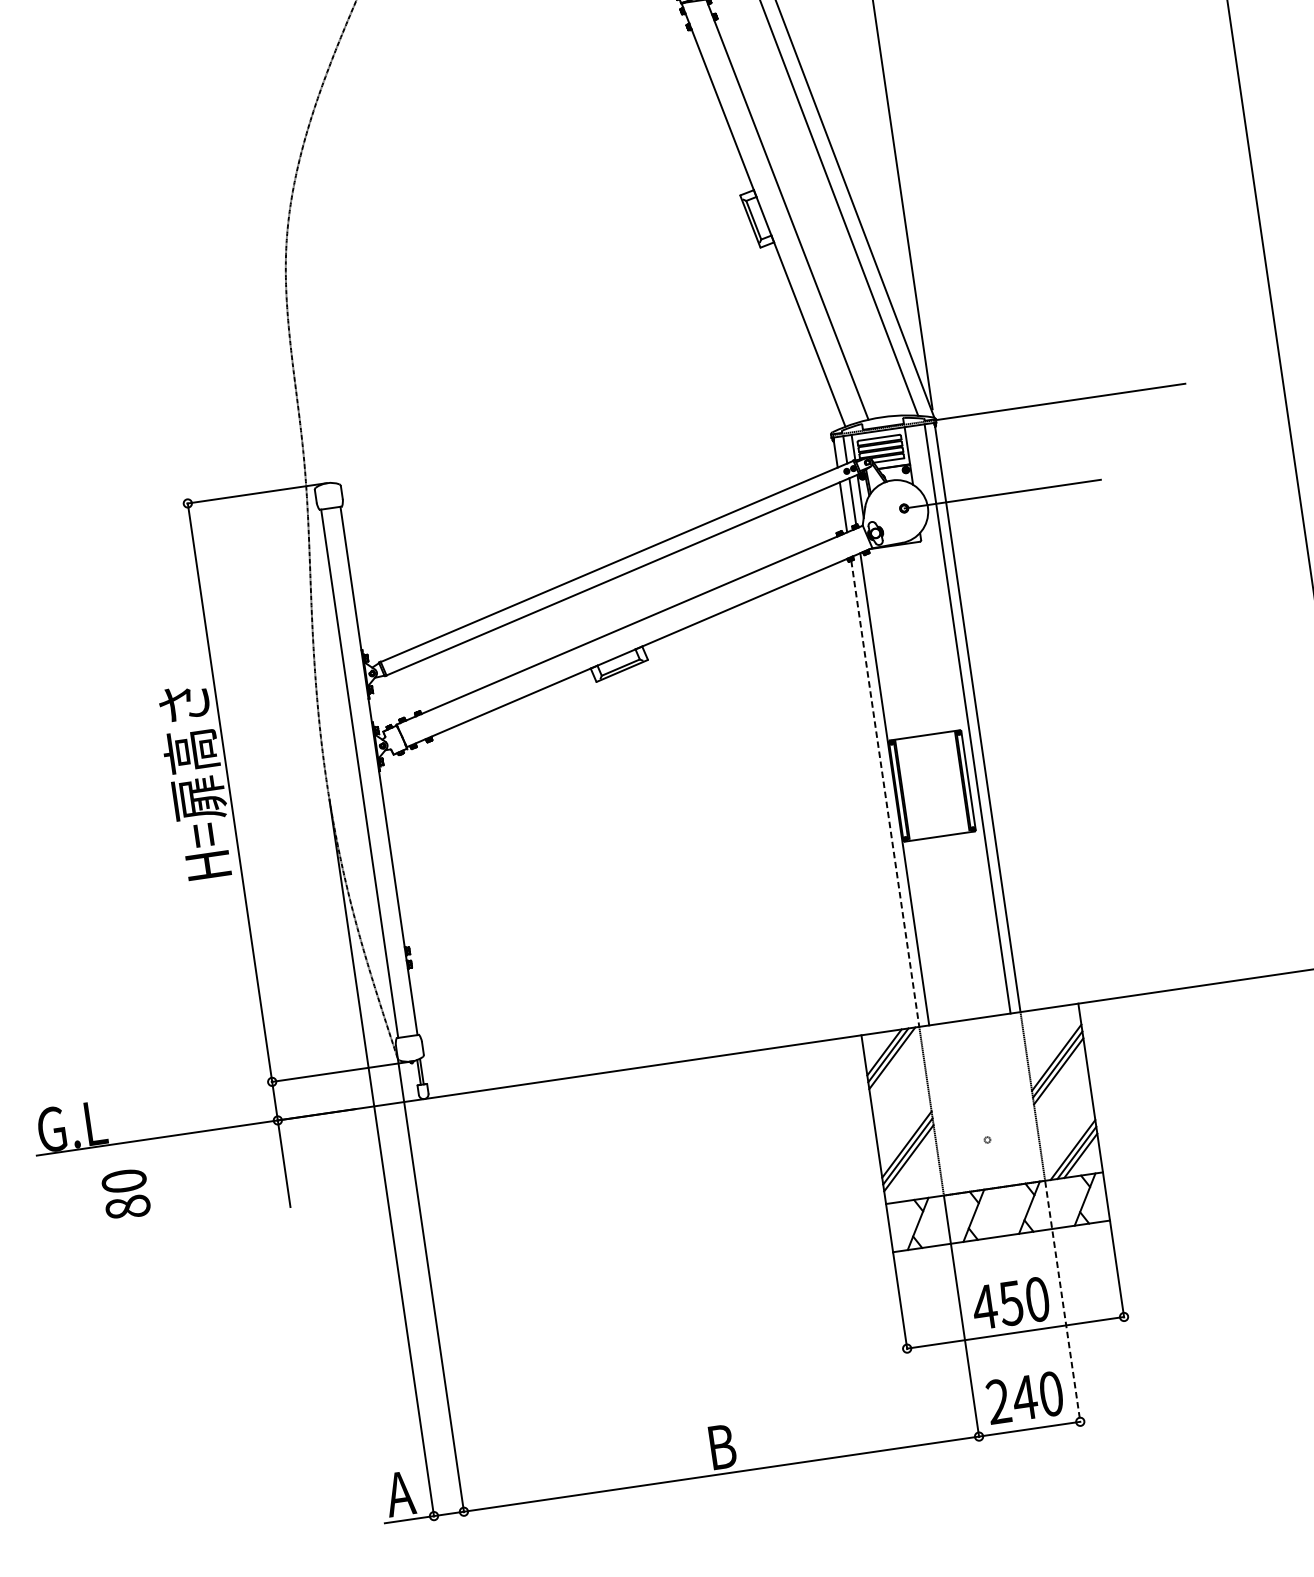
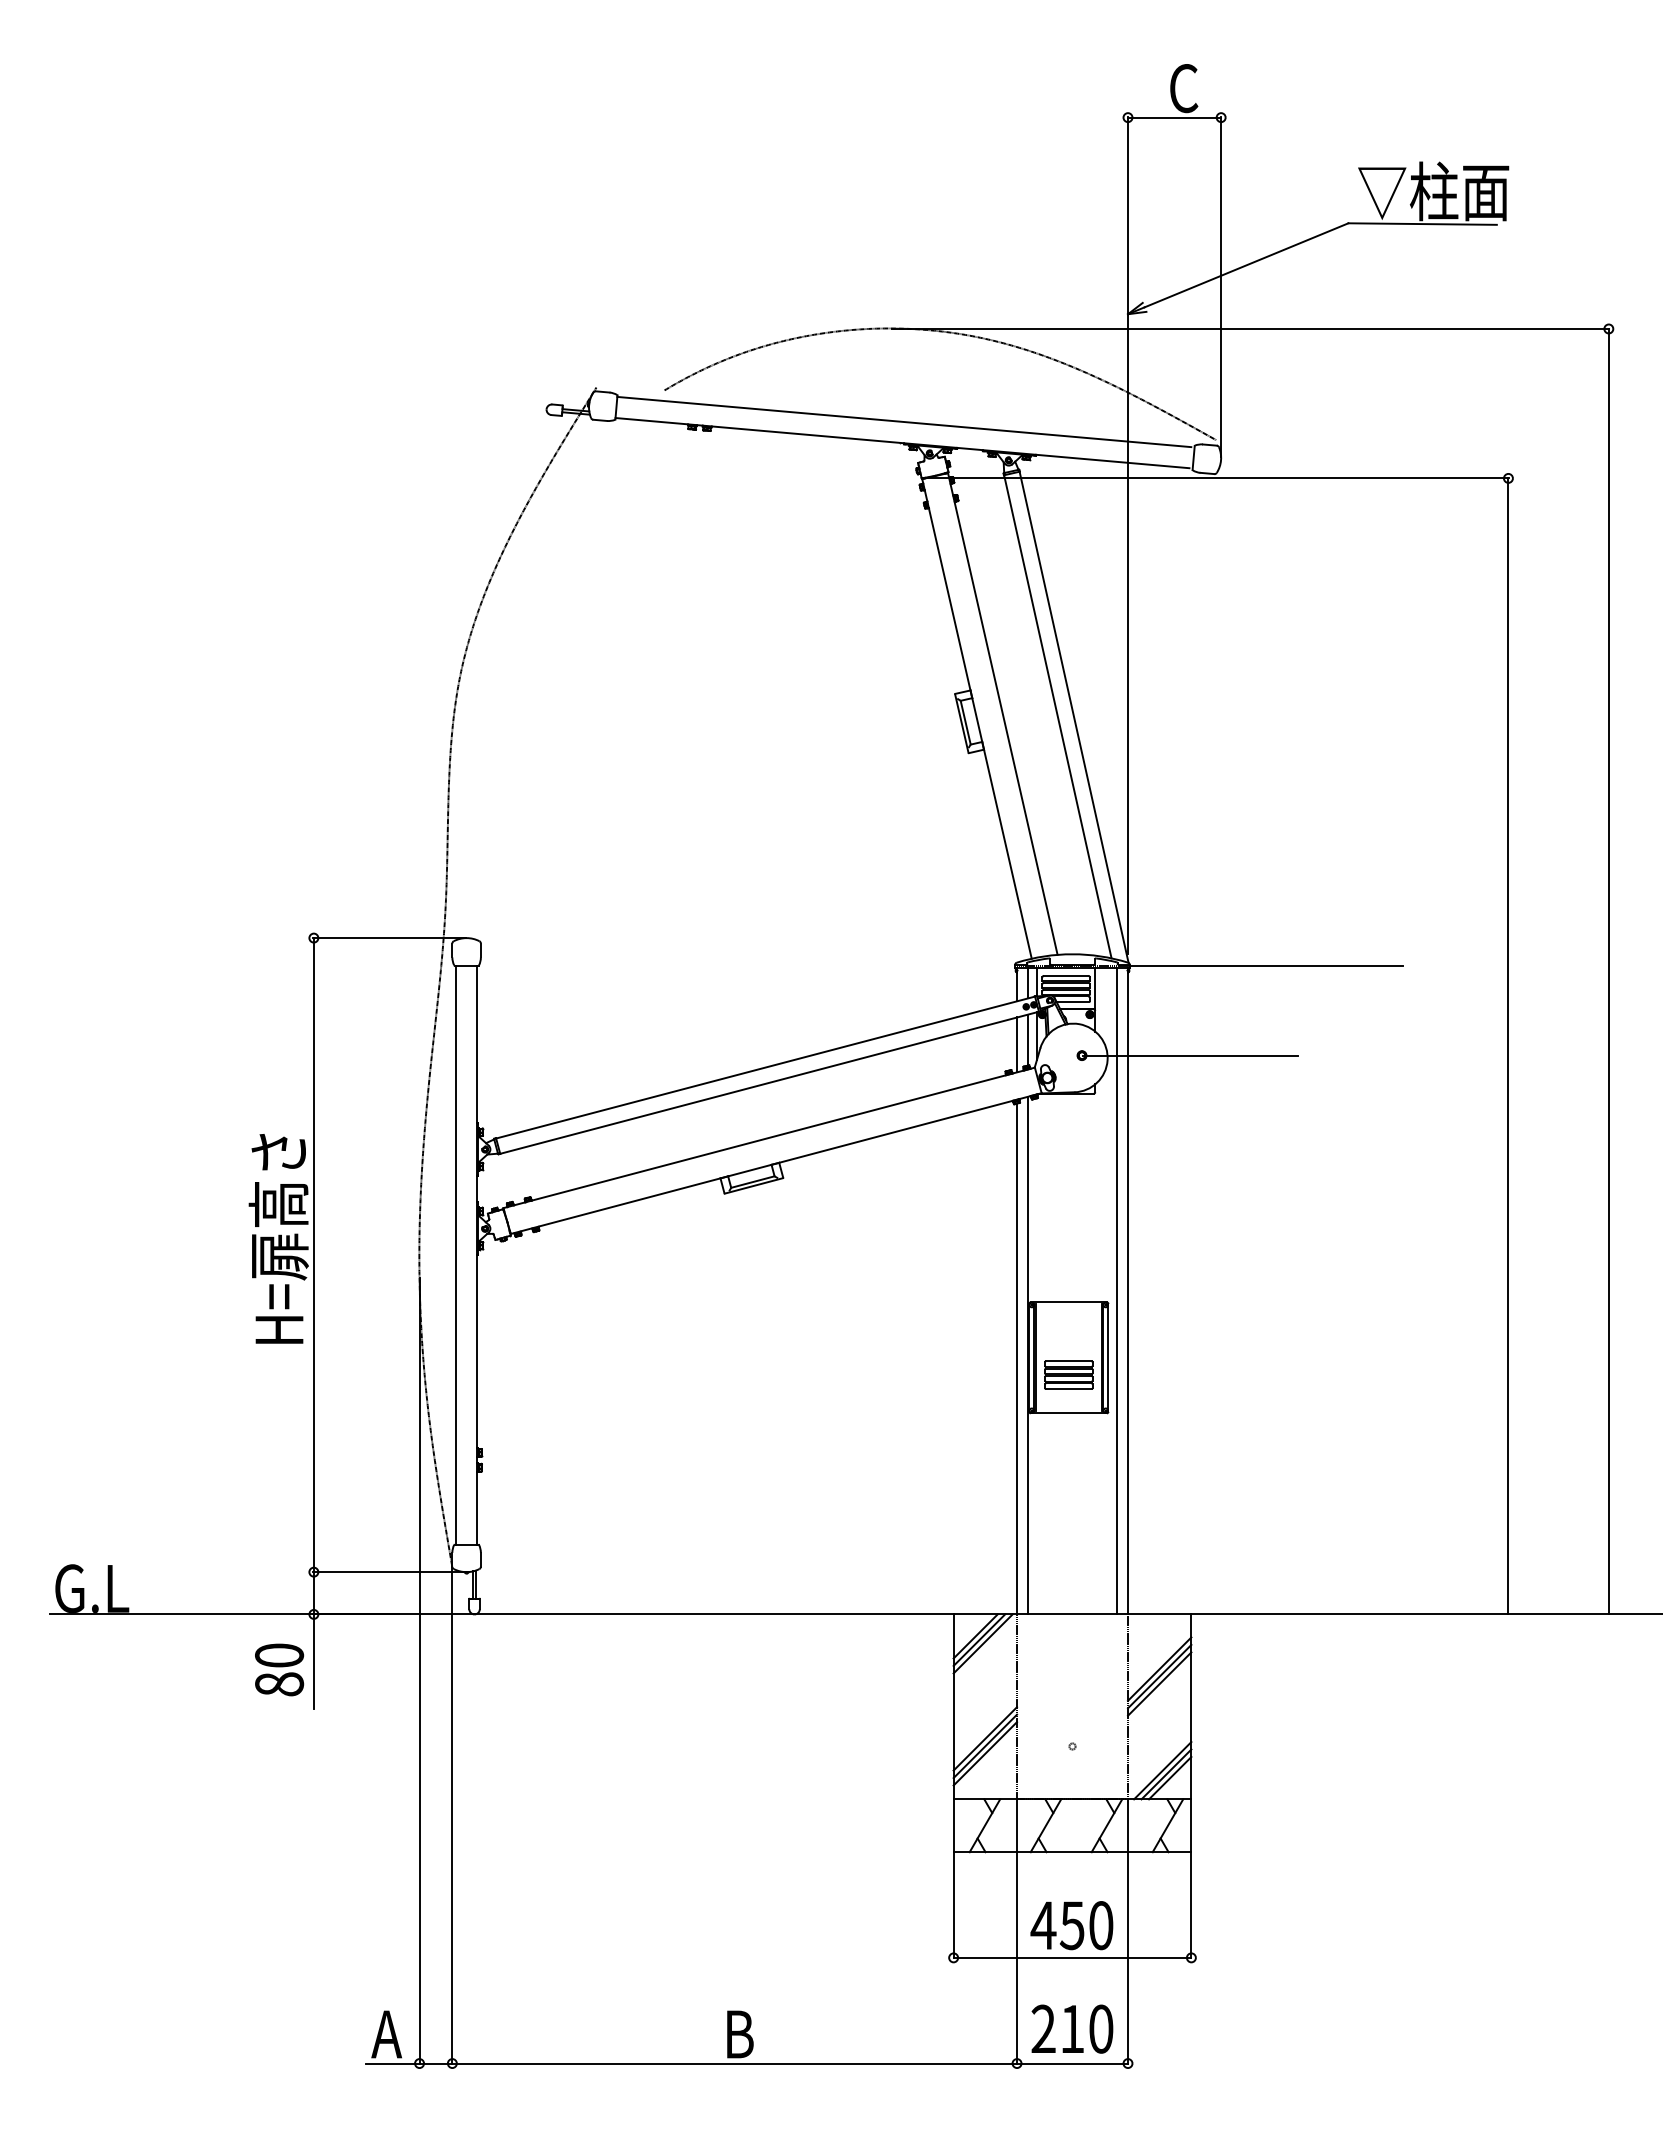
line: (885, 794) -> (1017, 1359), dashed -> solid
part: (934, 801) -> (1068, 1374), added
text: (126, 1193) -> (279, 1669), moved
line: (1063, 1302) -> (1128, 1932), dashed -> solid
text: (1024, 1397) -> (1072, 2028), 240 -> 210

